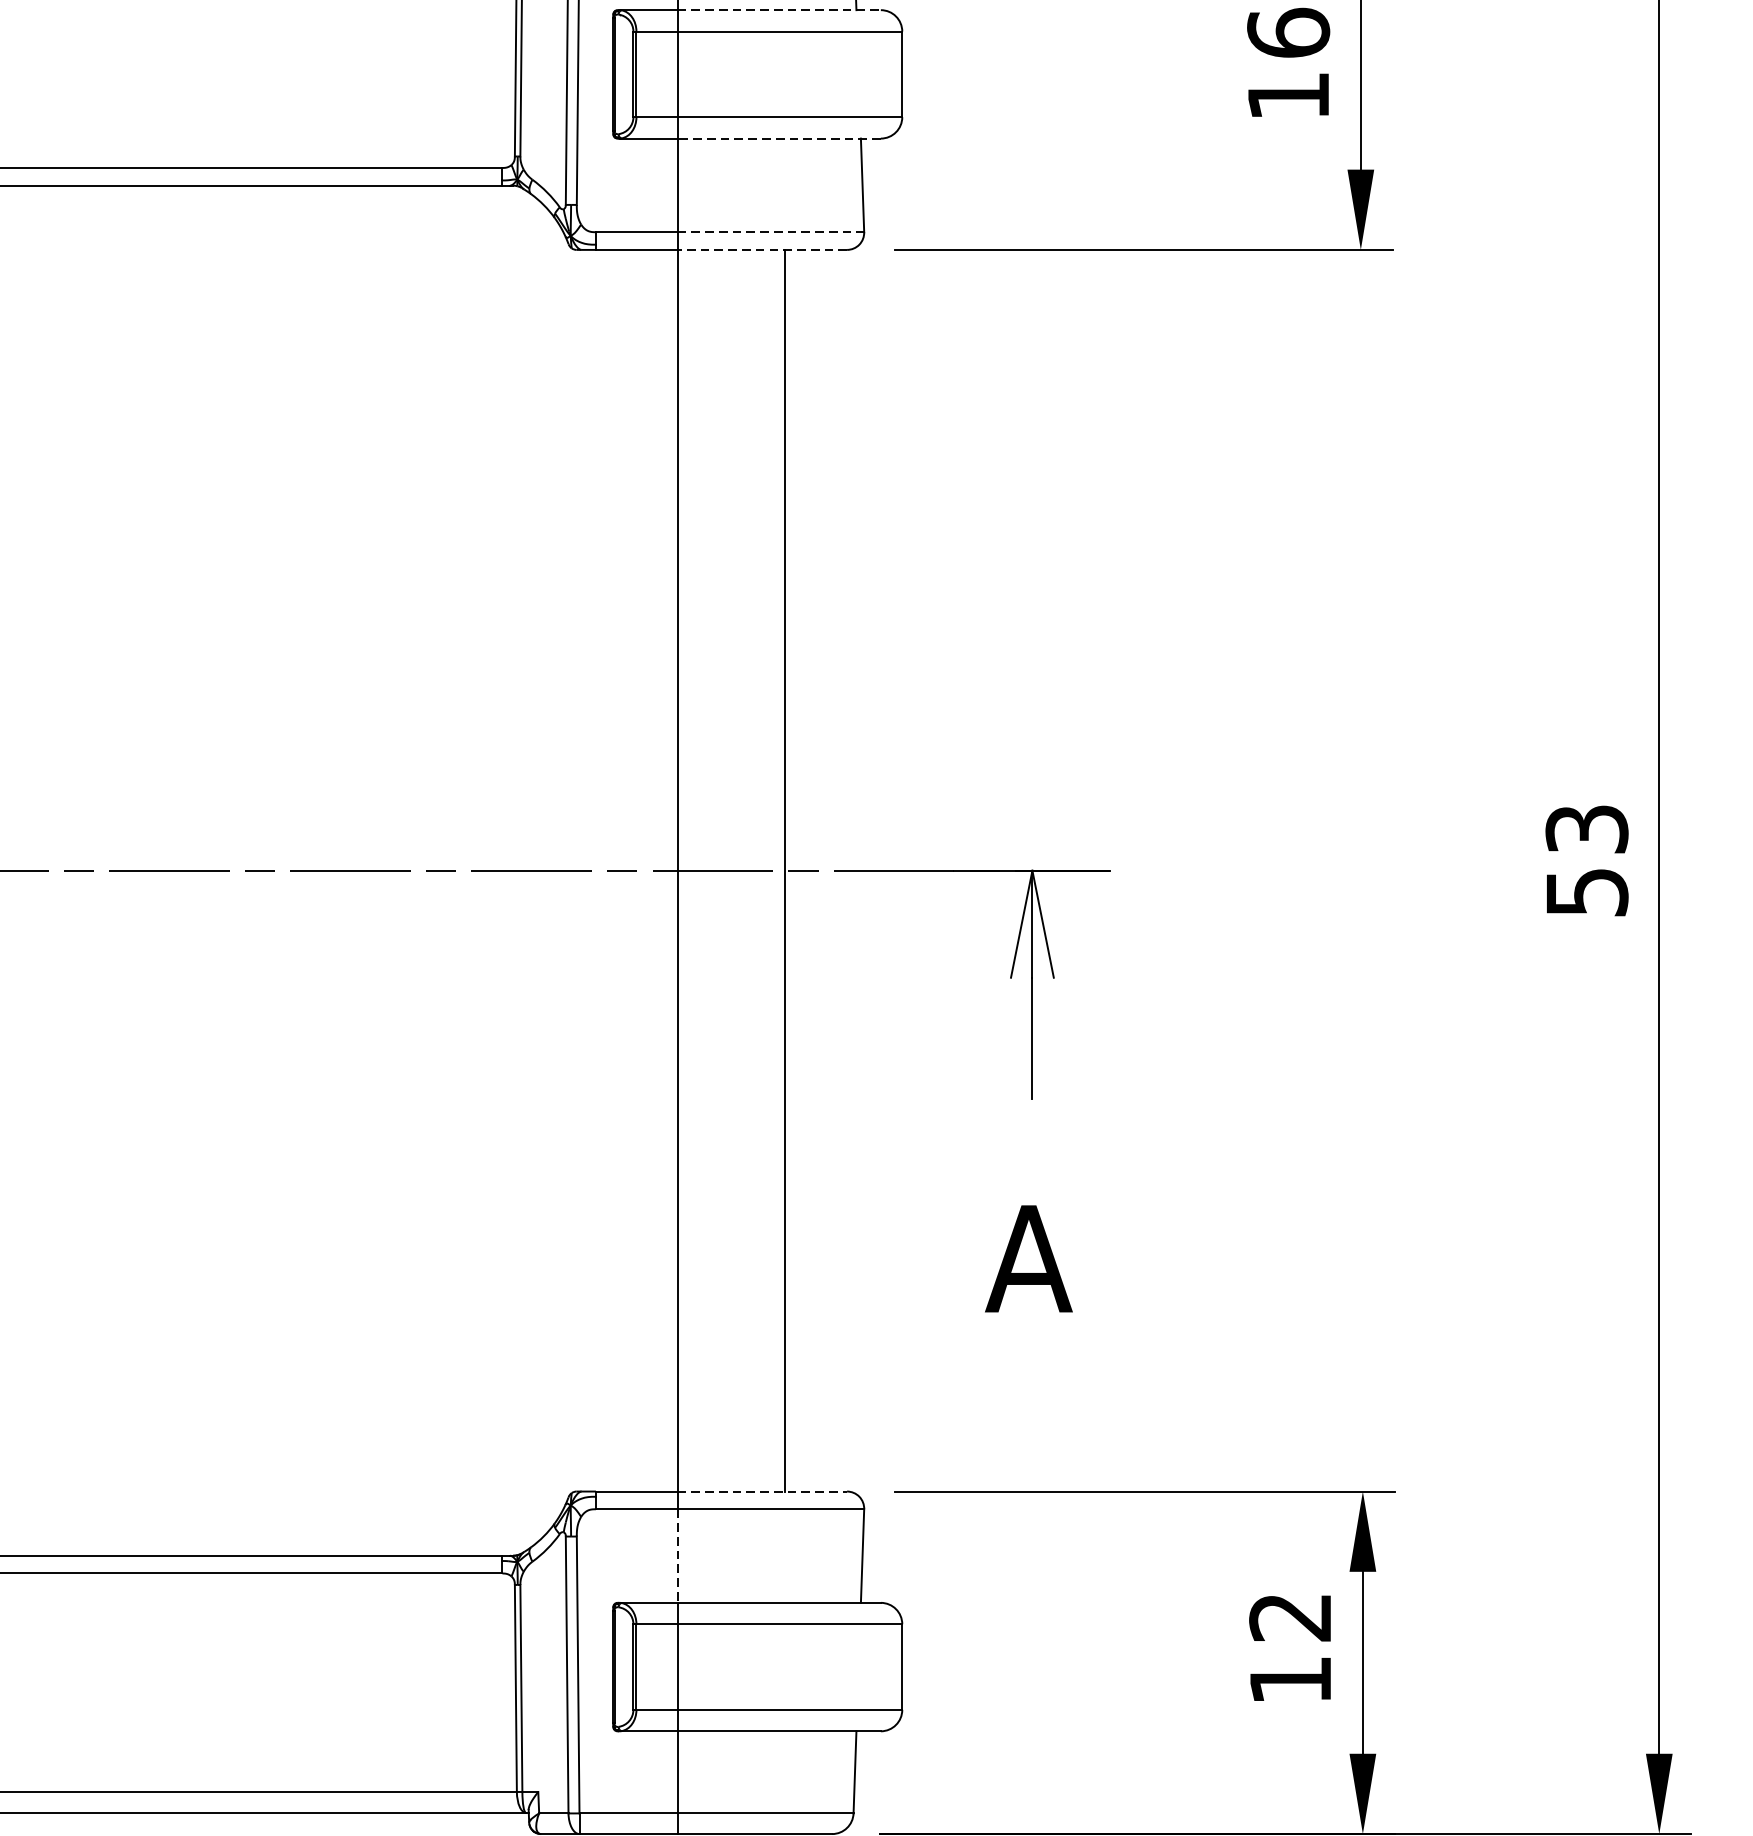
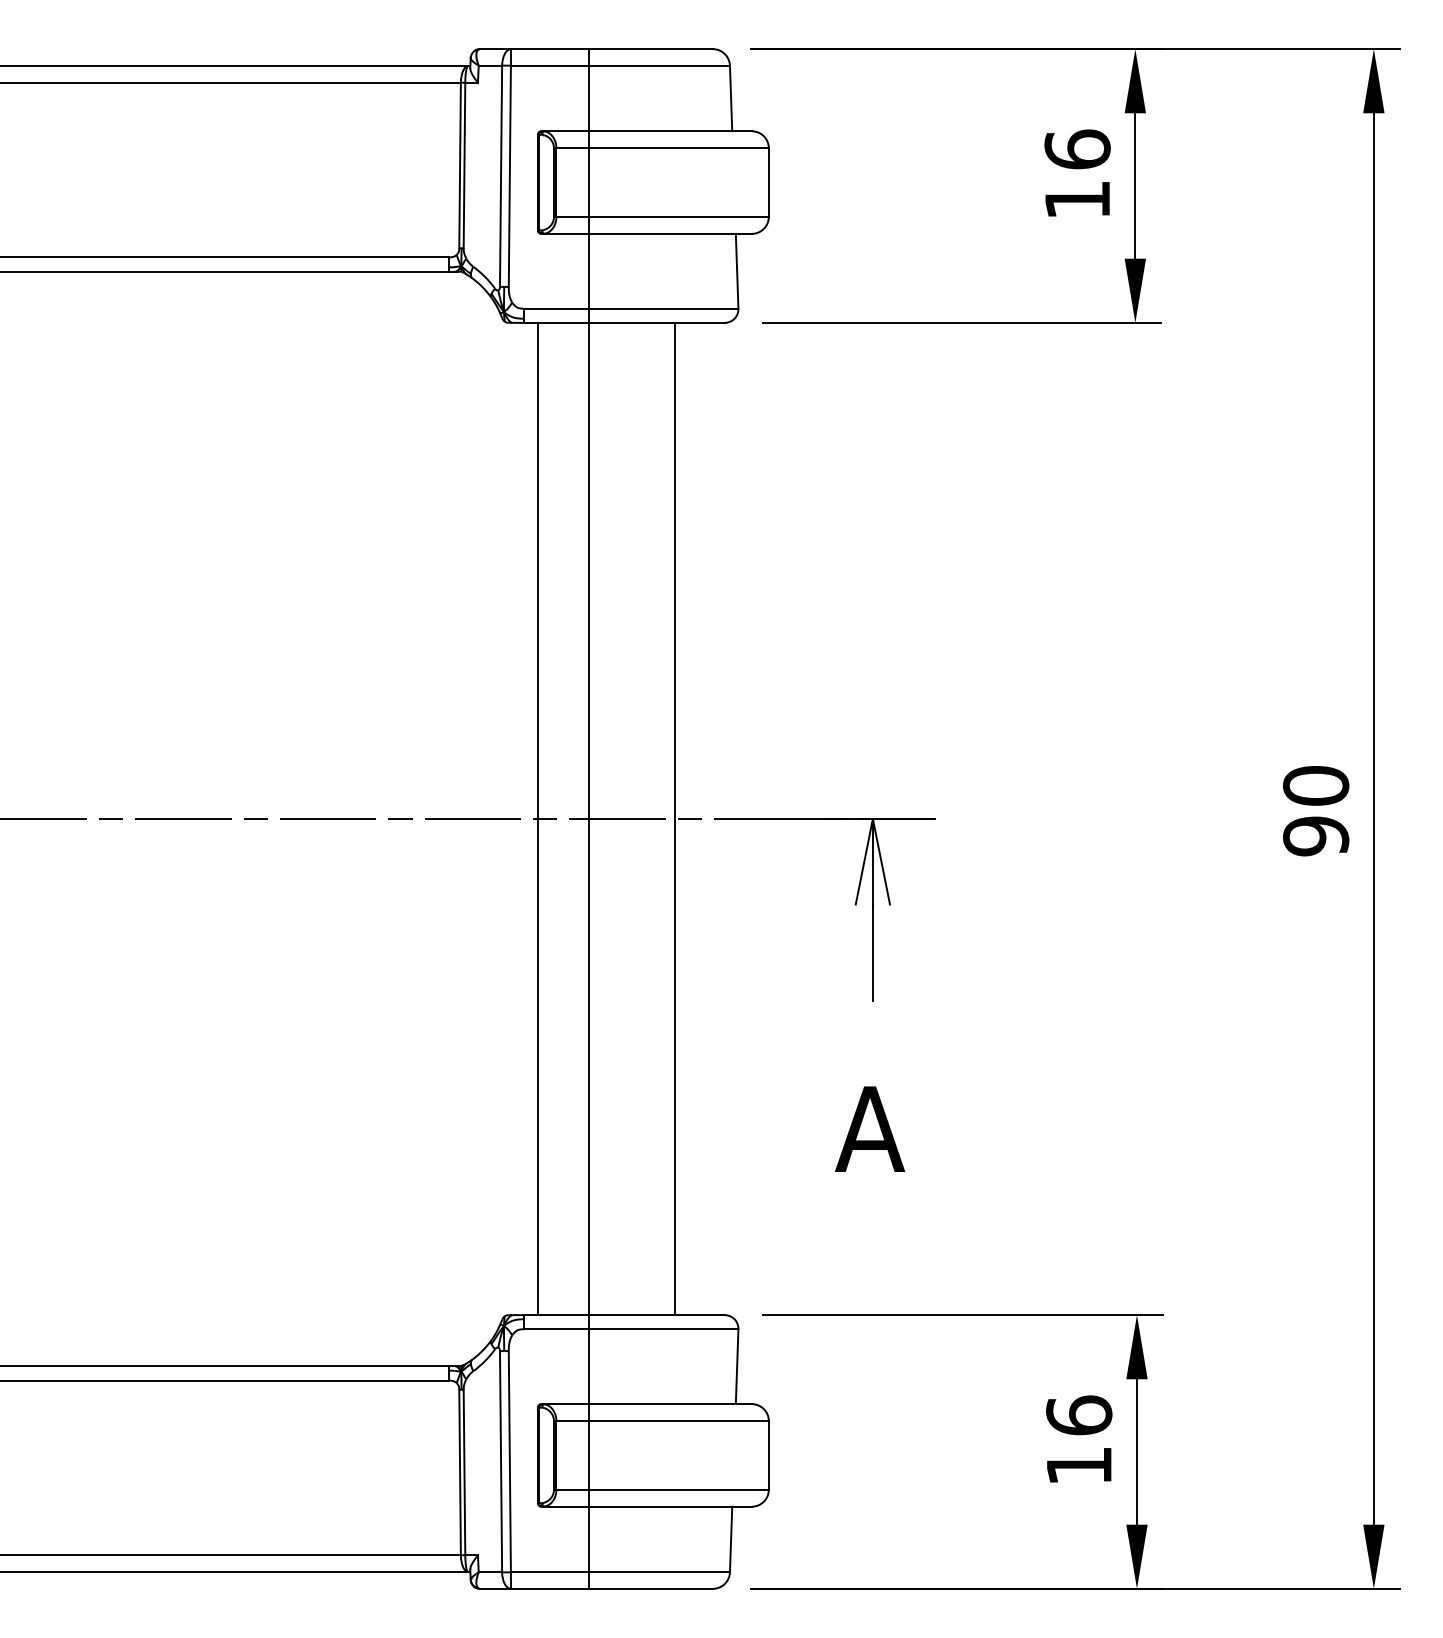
line: (780, 10) -> (671, 131), dashed -> solid
line: (779, 138) -> (670, 233), dashed -> solid
line: (770, 231) -> (663, 308), dashed -> solid
line: (762, 249) -> (657, 322), dashed -> solid
text: (1587, 861) -> (1316, 811), 53 -> 90
line: (612, 870) -> (537, 818), added
line: (762, 1492) -> (657, 1315), dashed -> solid
line: (677, 1557) -> (589, 1367), dashed -> solid
text: (1290, 1617) -> (1079, 1415), 12 -> 16

